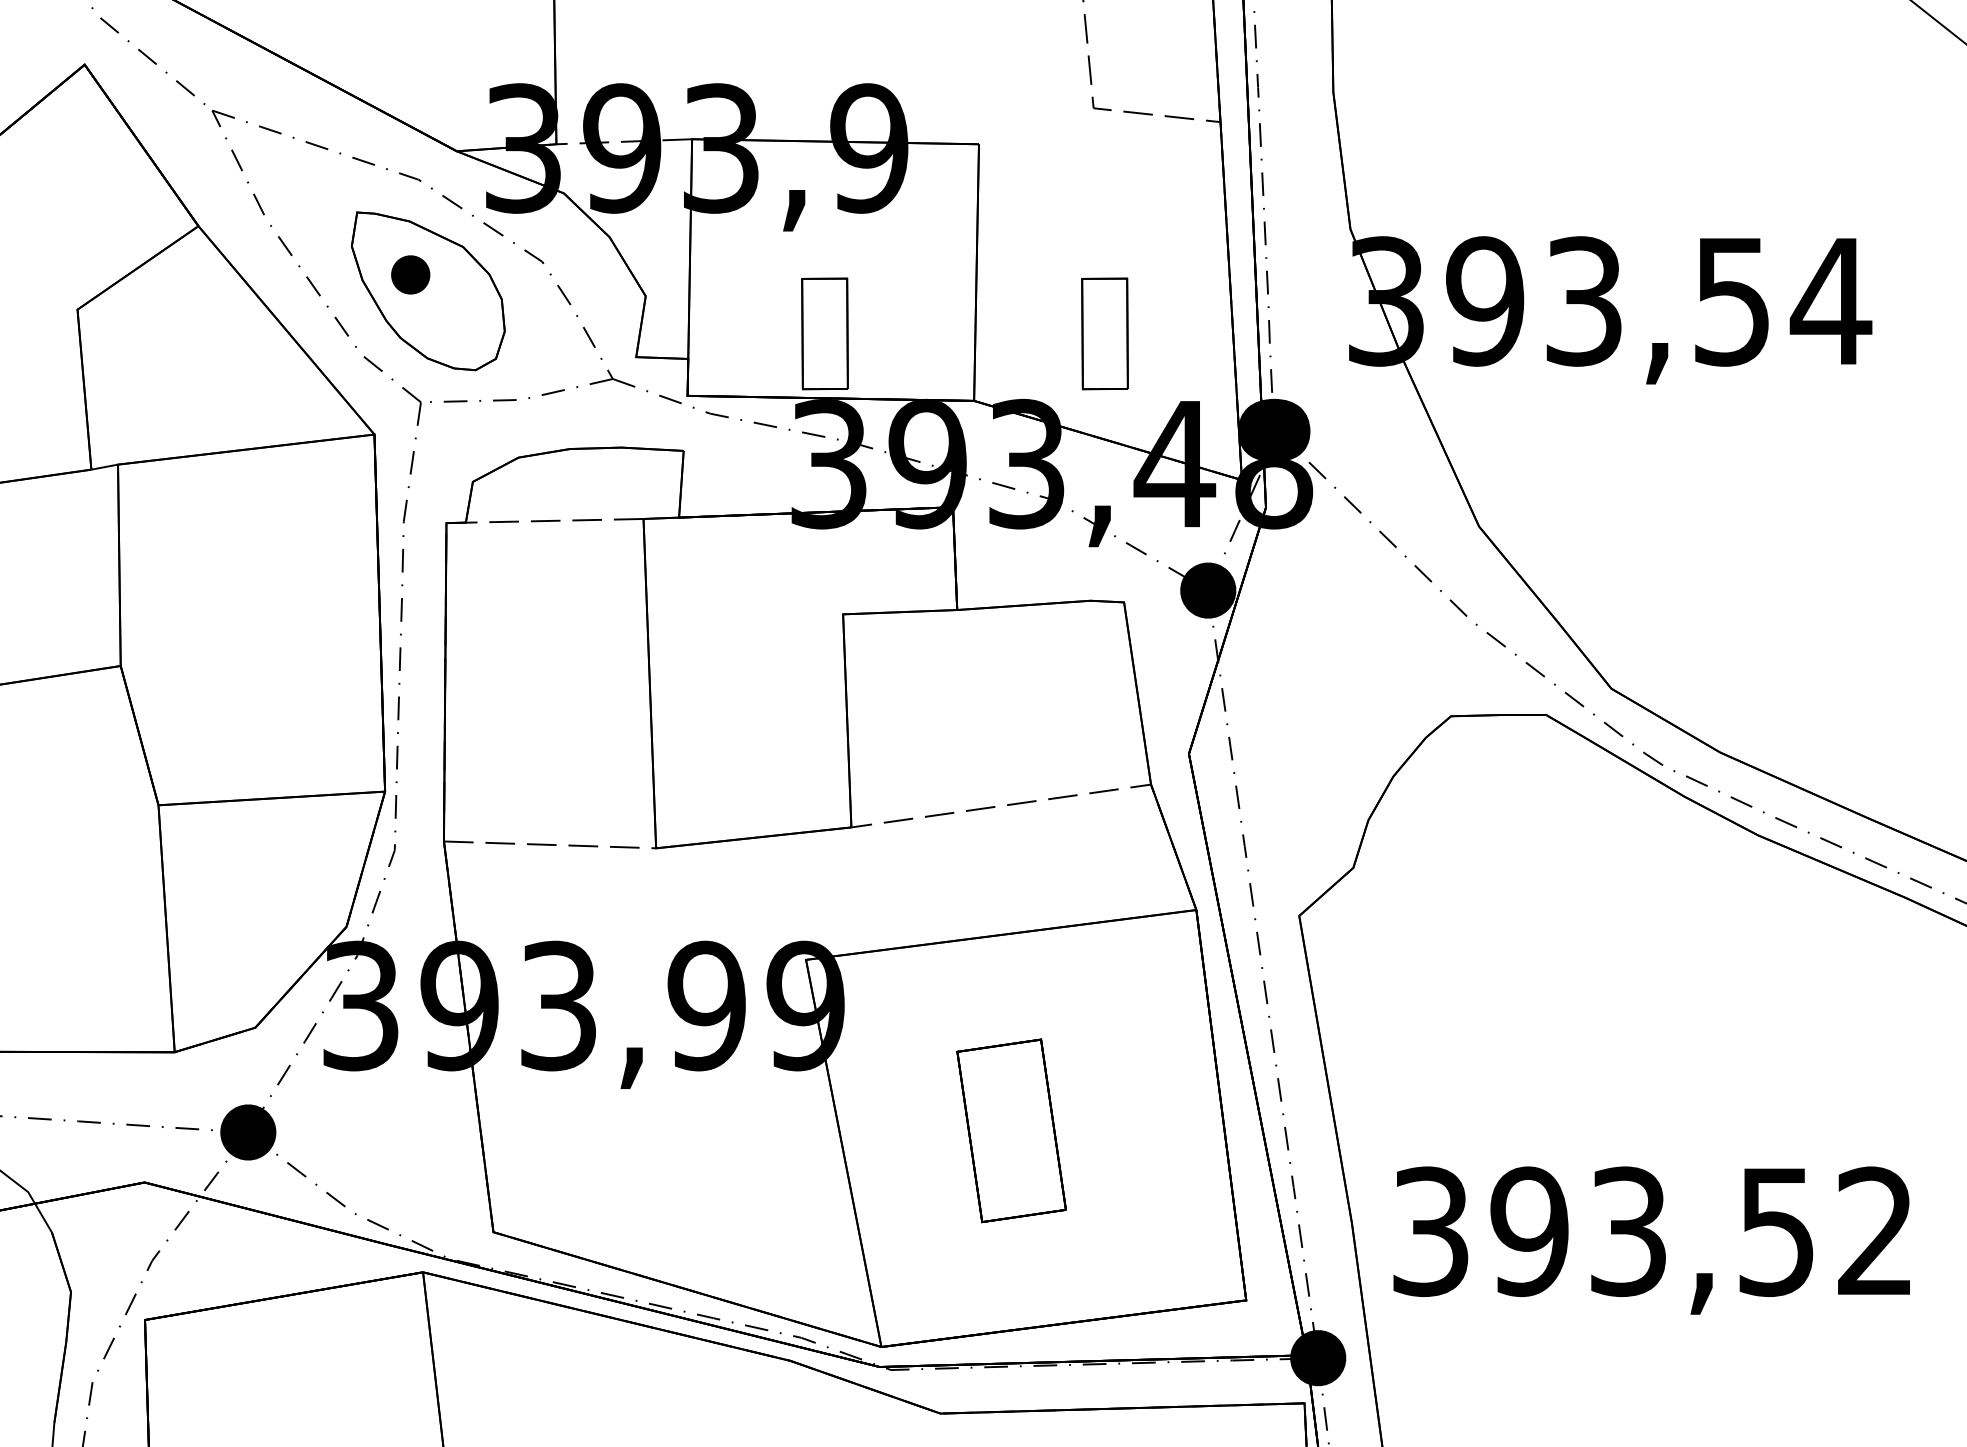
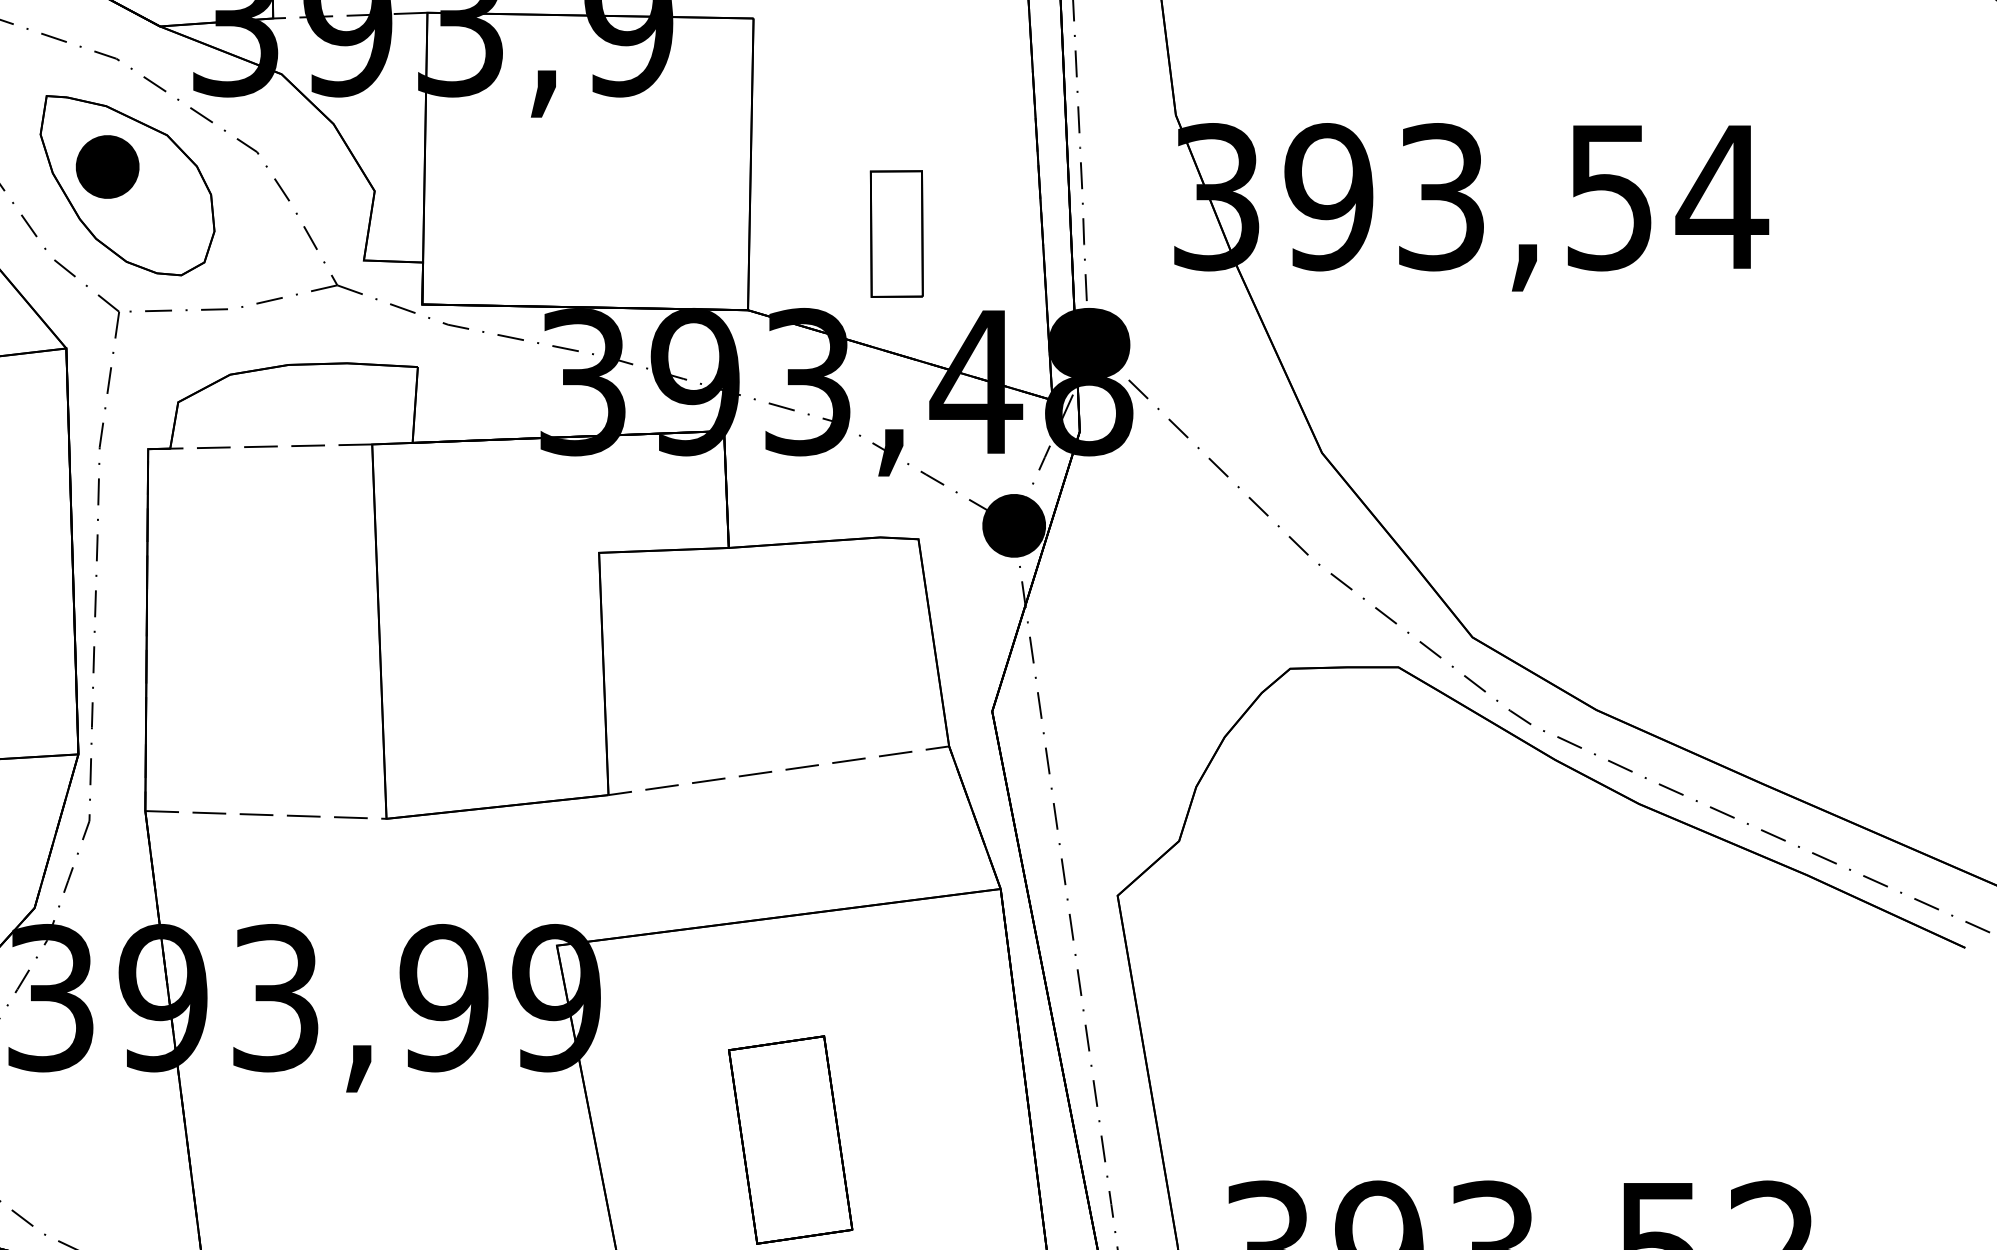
part: (410, 274) -> (107, 166), size x1.43
part: (824, 333) -> (577, 233), removed

